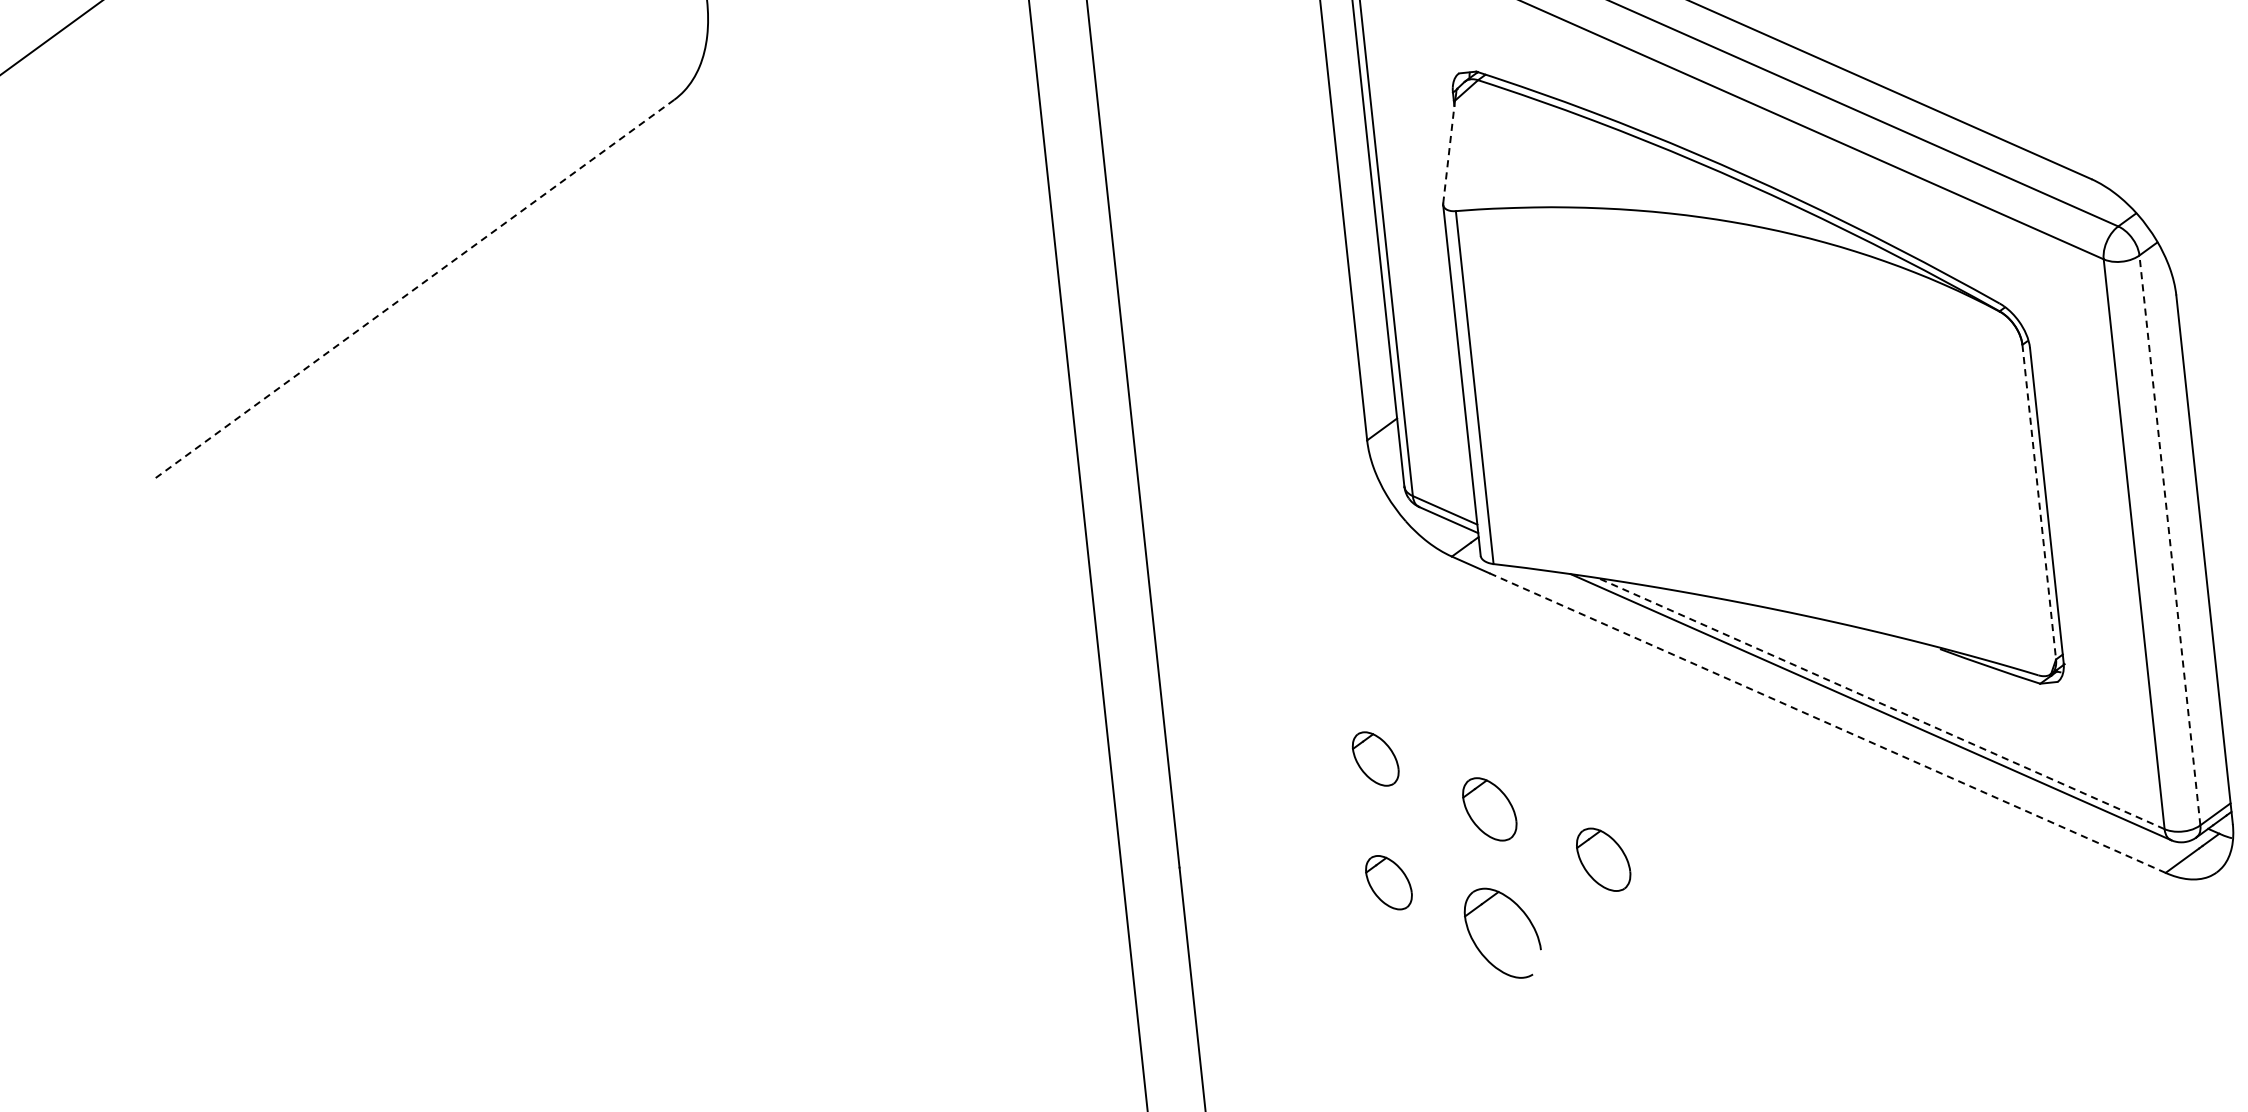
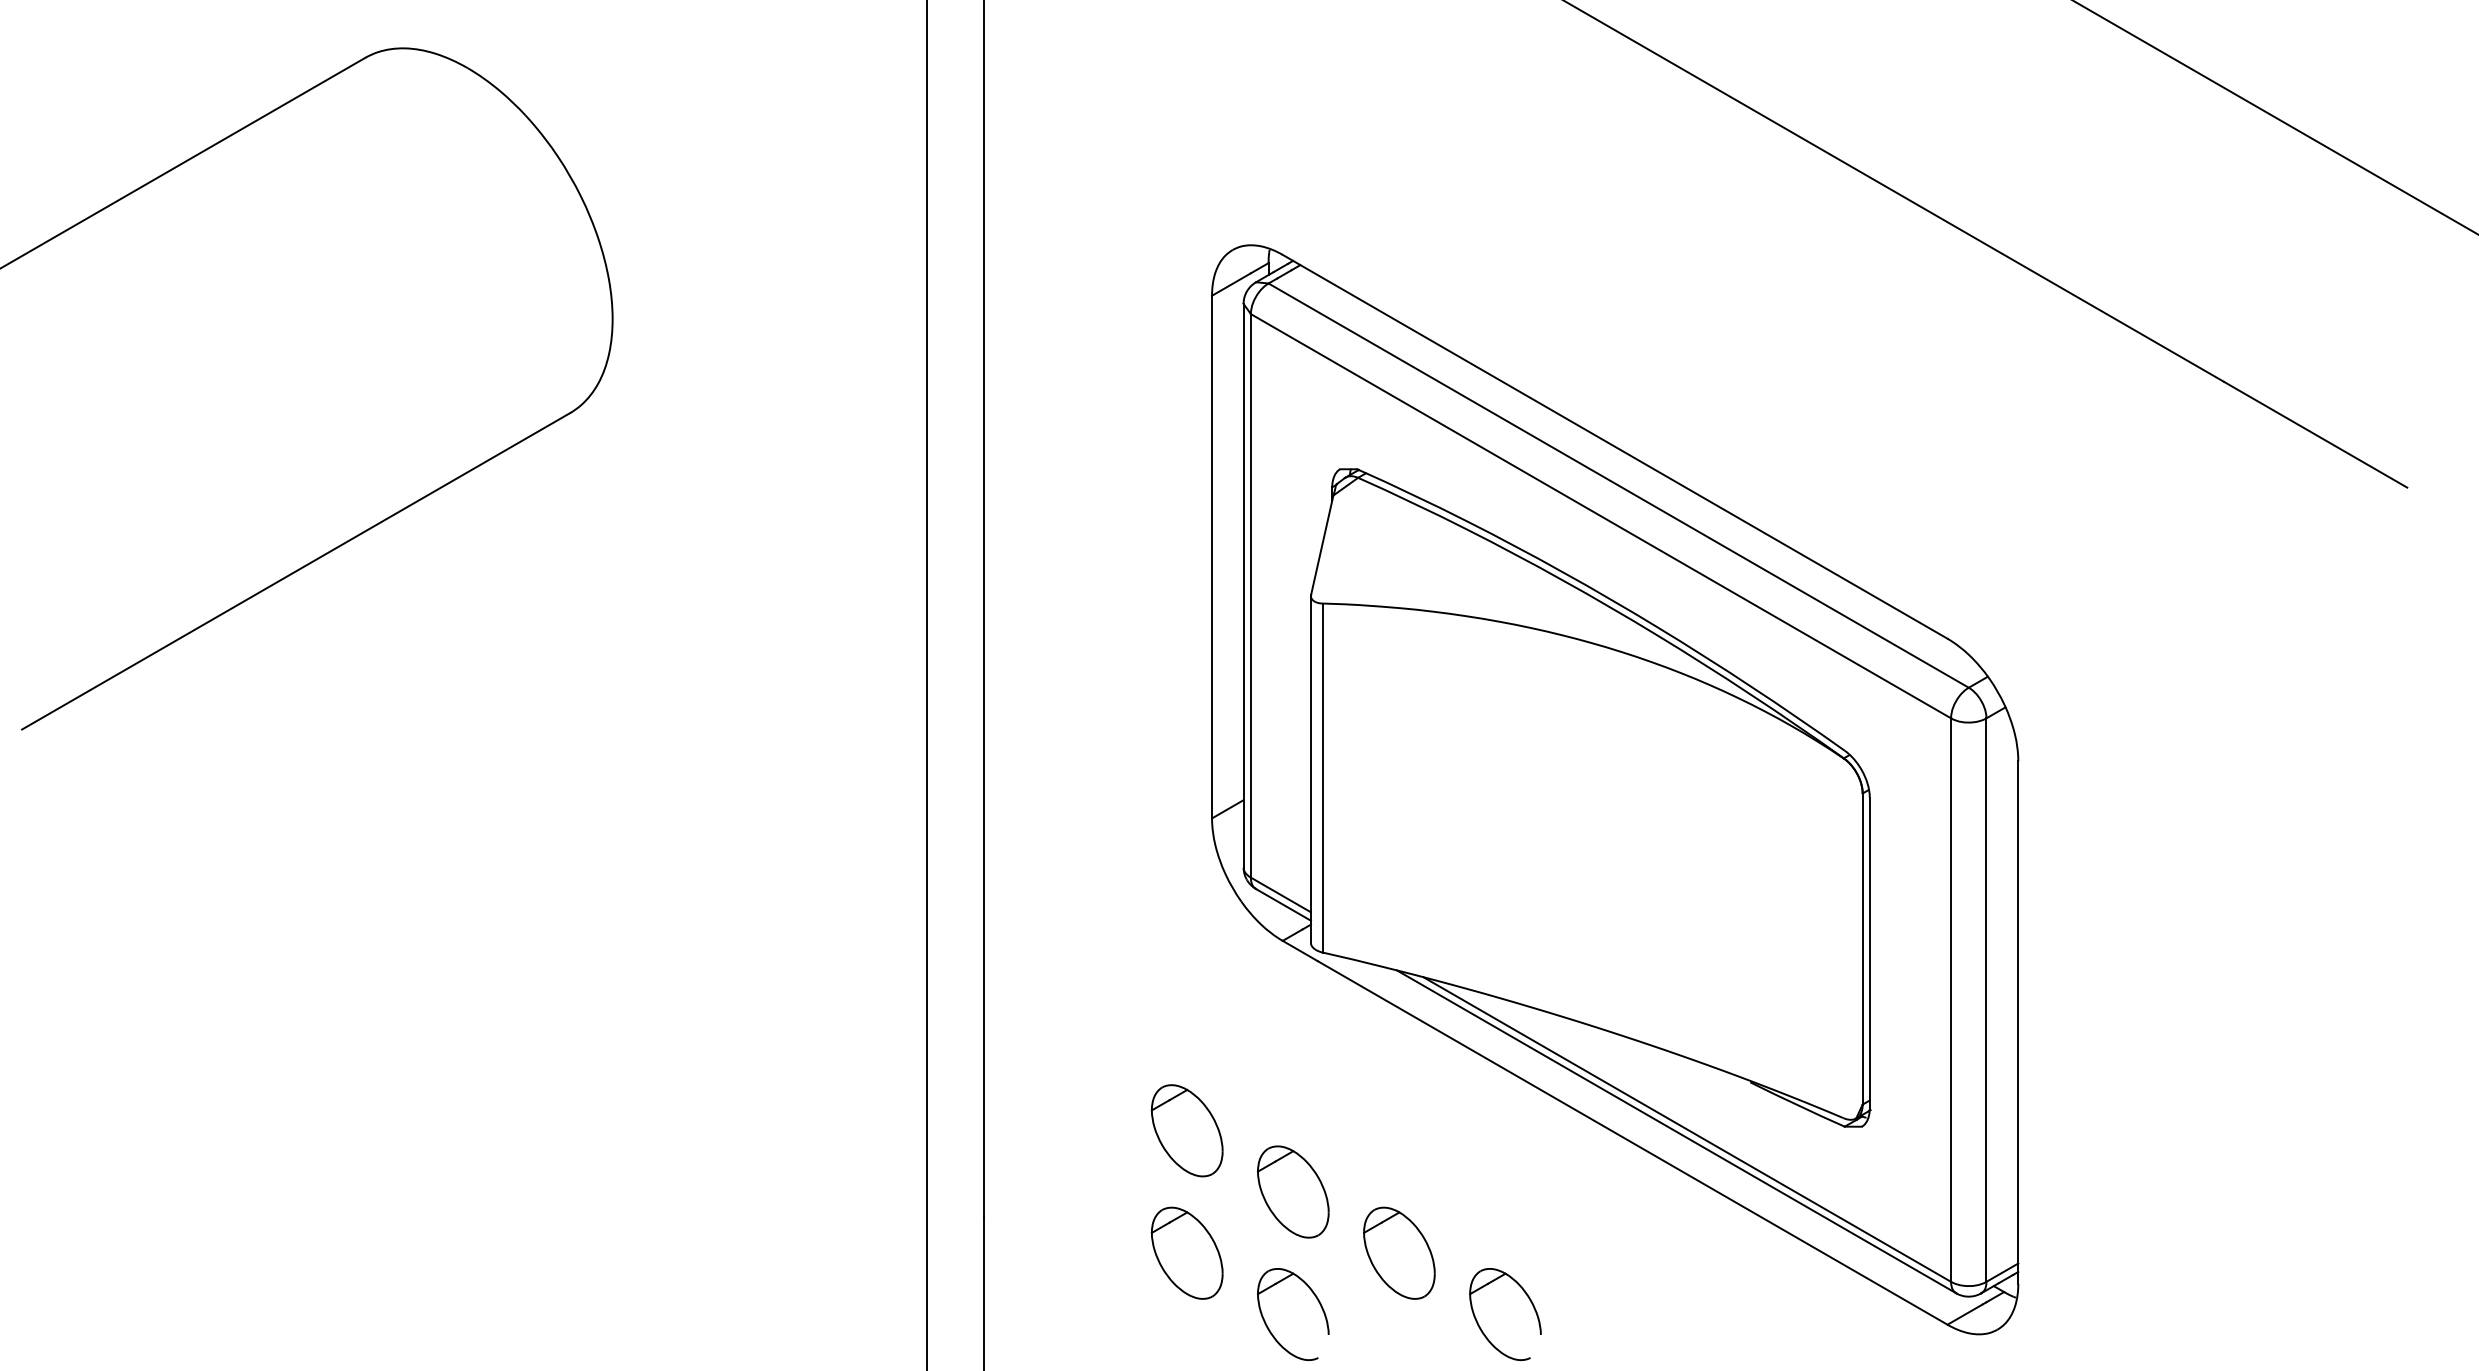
line: (1449, 152) -> (1322, 545), dashed -> solid
line: (413, 289) -> (295, 571), dashed -> solid
line: (2039, 502) -> (1862, 949), dashed -> solid
line: (2170, 540) -> (1986, 1000), dashed -> solid
line: (1881, 703) -> (1687, 1129), dashed -> solid
line: (1827, 722) -> (1632, 1142), dashed -> solid
part: (1375, 758) -> (1186, 1130), size x1.67
part: (1489, 808) -> (1293, 1191), size x1.43
part: (1603, 859) -> (1399, 1252), size x1.43
part: (1388, 882) -> (1186, 1252), size x1.67
part: (1741, 895) -> (1530, 1302), added

